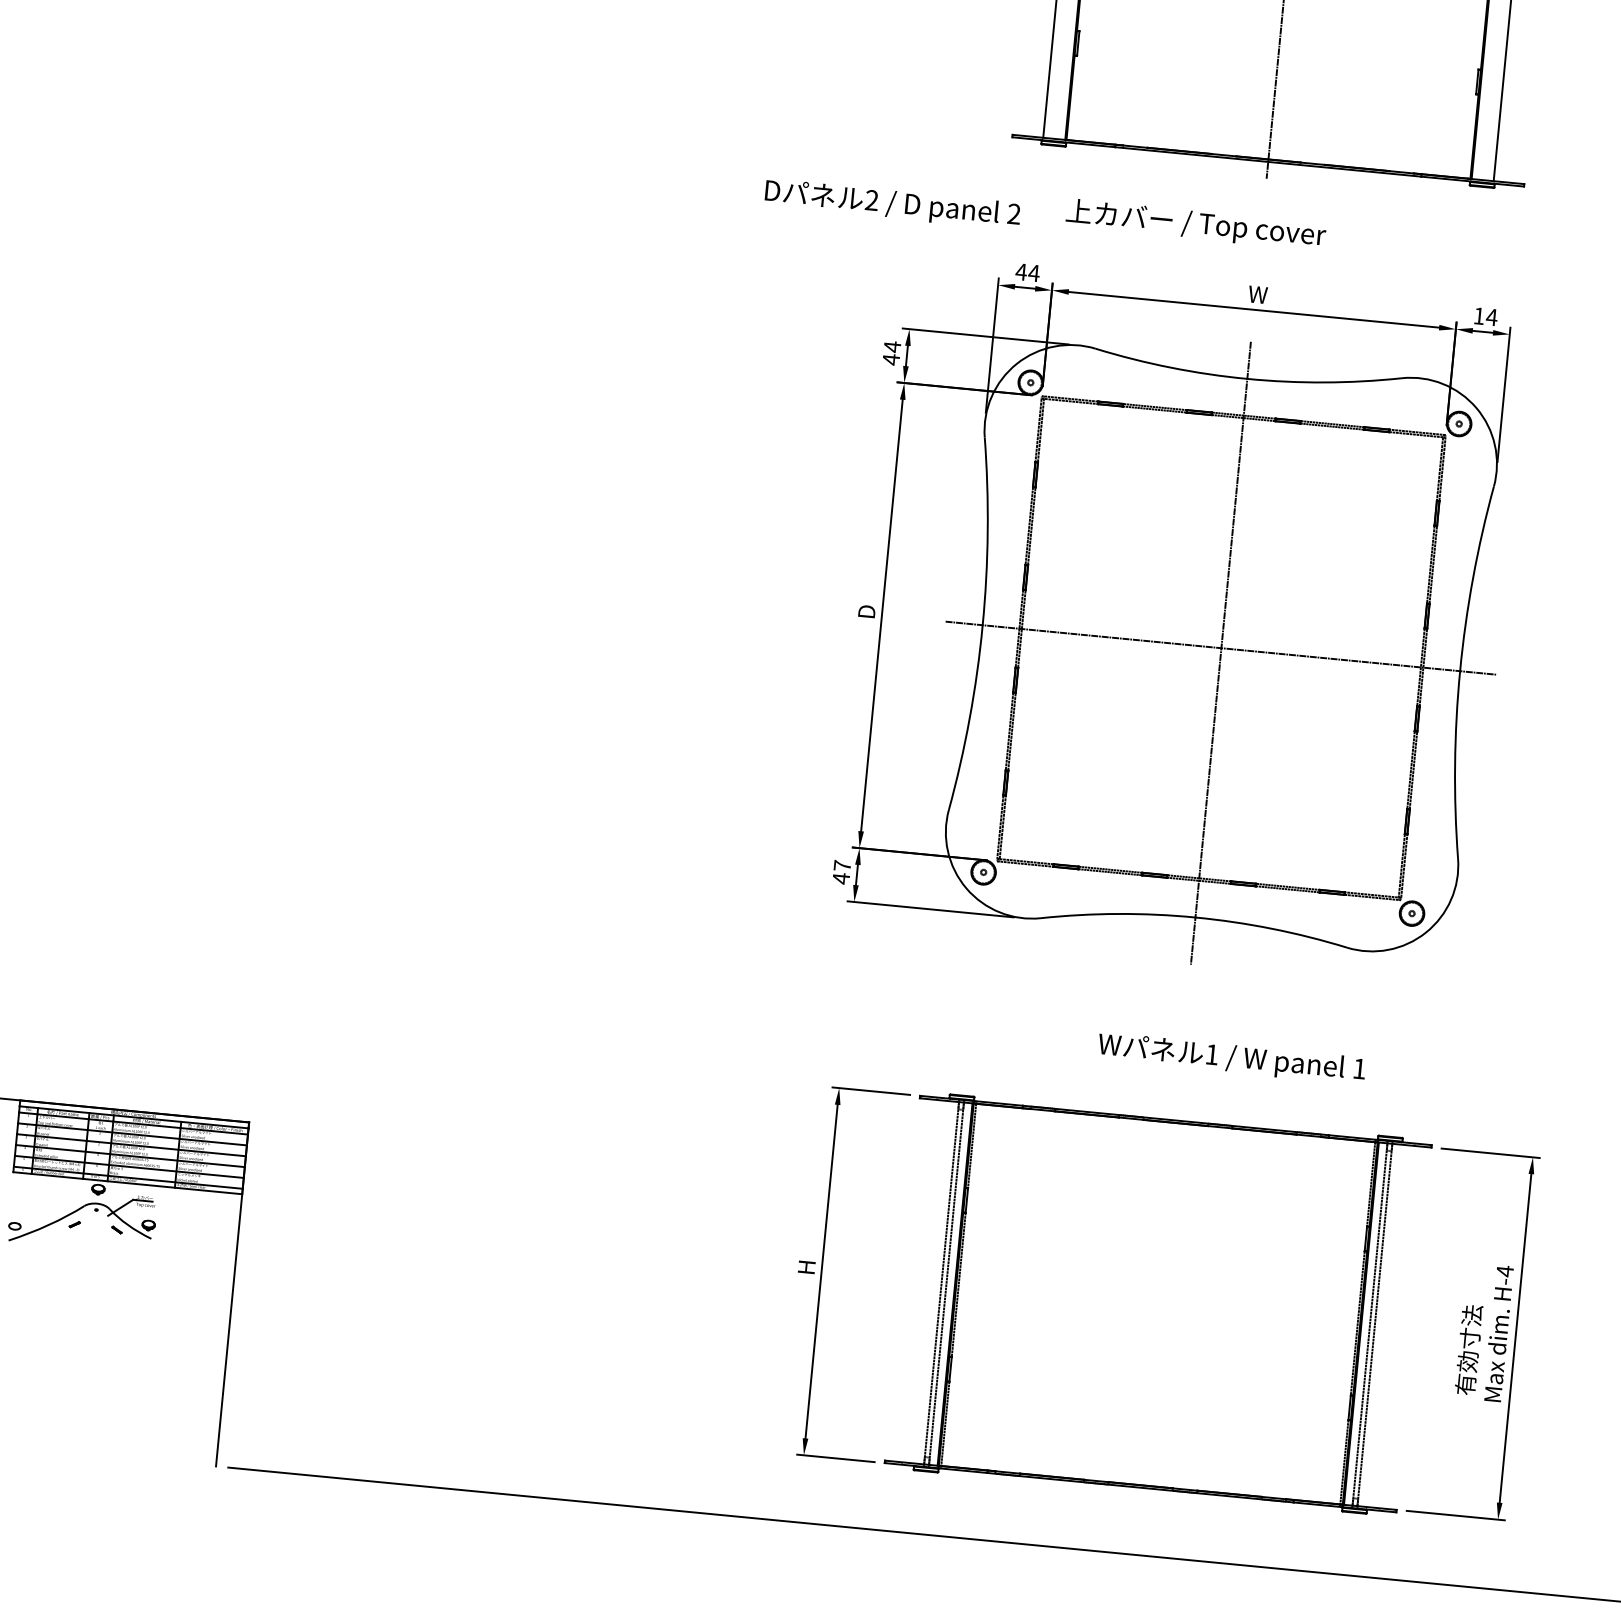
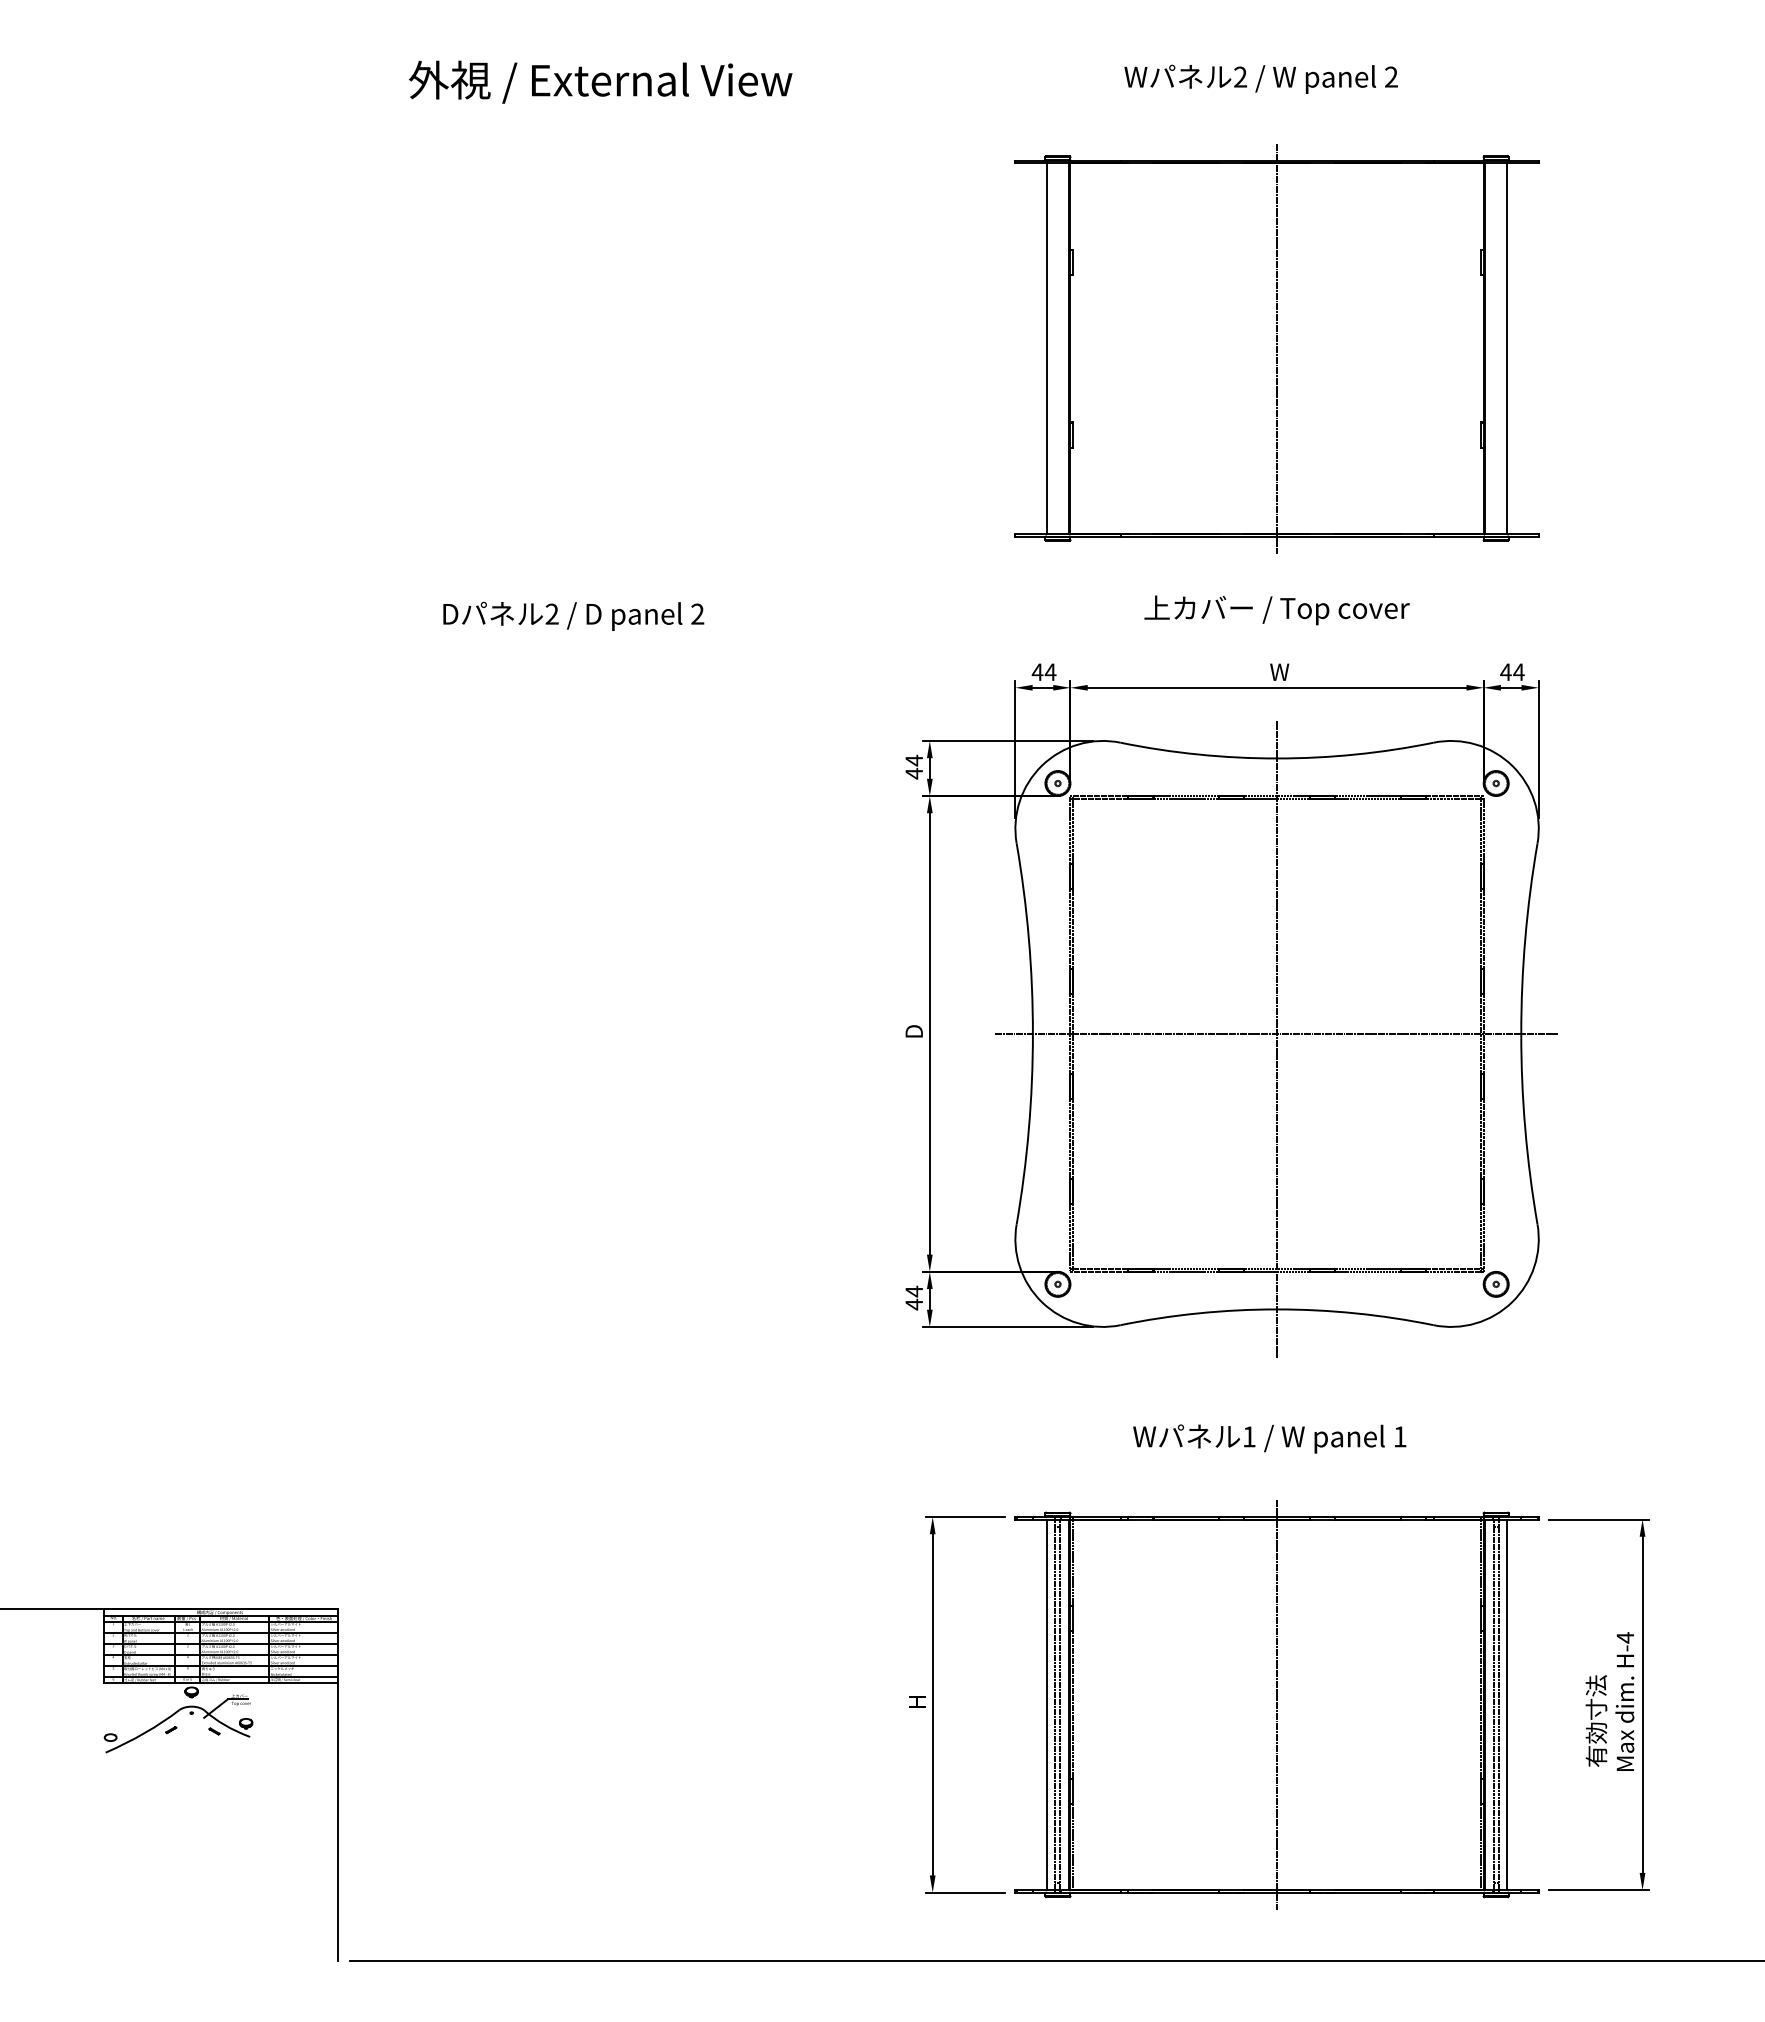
text: (892, 203) -> (573, 615), moved
text: (1195, 224) -> (1276, 610), moved
text: (1478, 315) -> (1505, 671), 14 -> 44
text: (841, 865) -> (913, 1291), 47 -> 44
text: (1231, 1058) -> (1269, 1438), moved
line: (932, 1282) -> (1046, 1704), added
line: (1158, 1303) -> (1277, 1704), added
line: (1383, 1325) -> (1507, 1704), added

